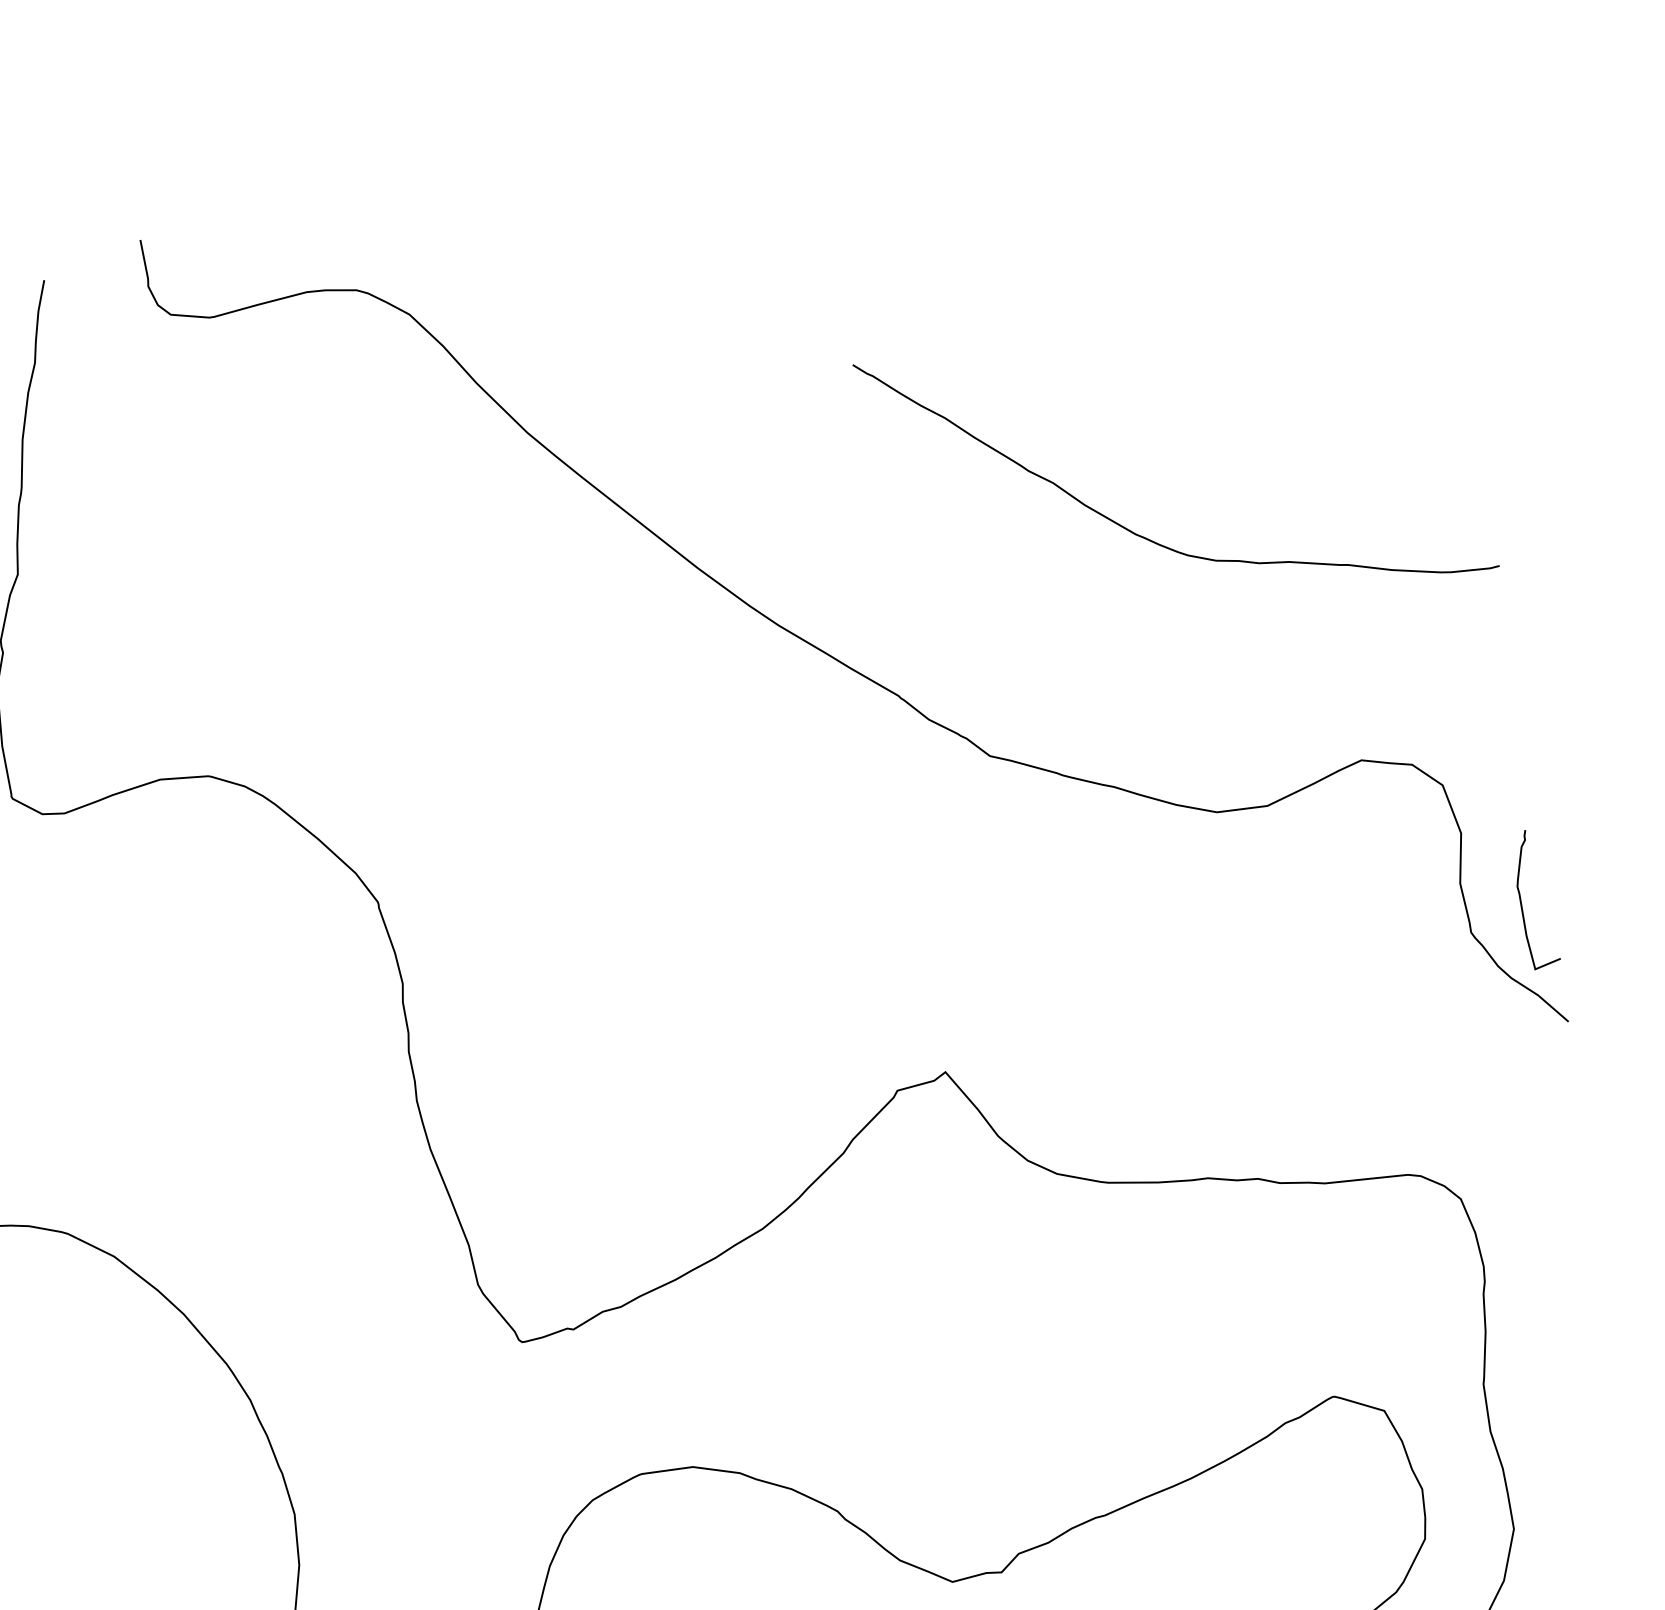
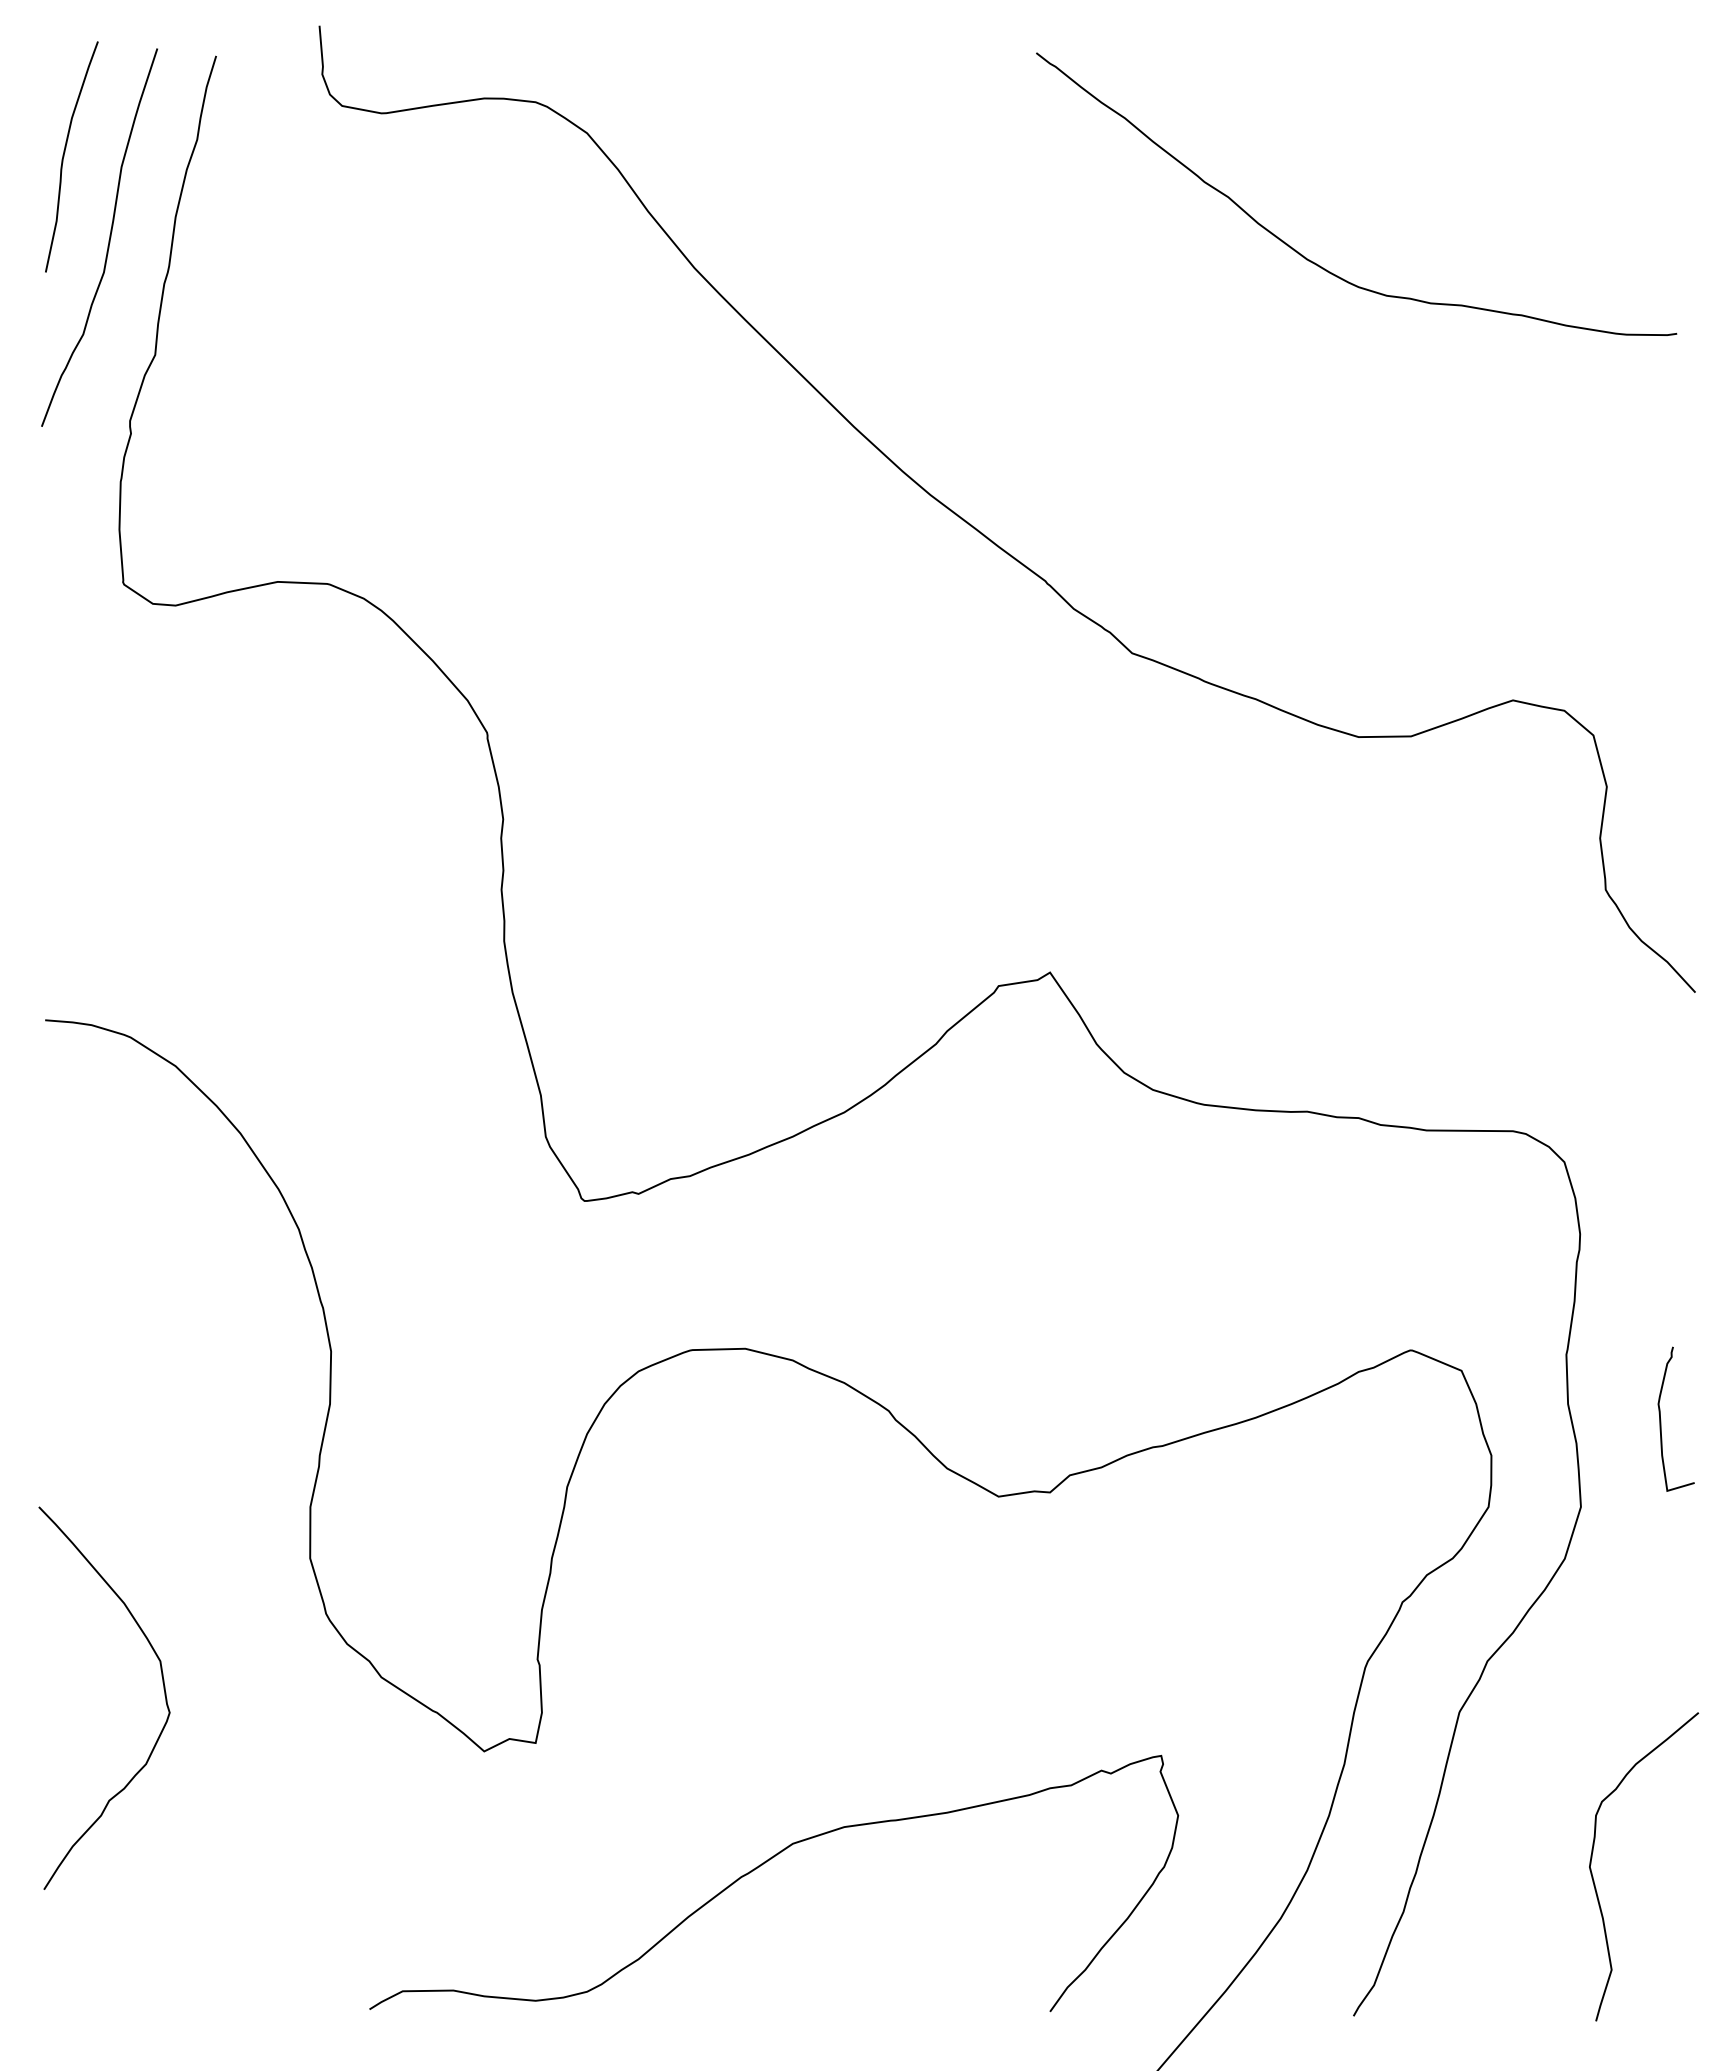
curve: (1143, 536) -> (1315, 262), moved
curve: (1522, 901) -> (1661, 1419), moved

